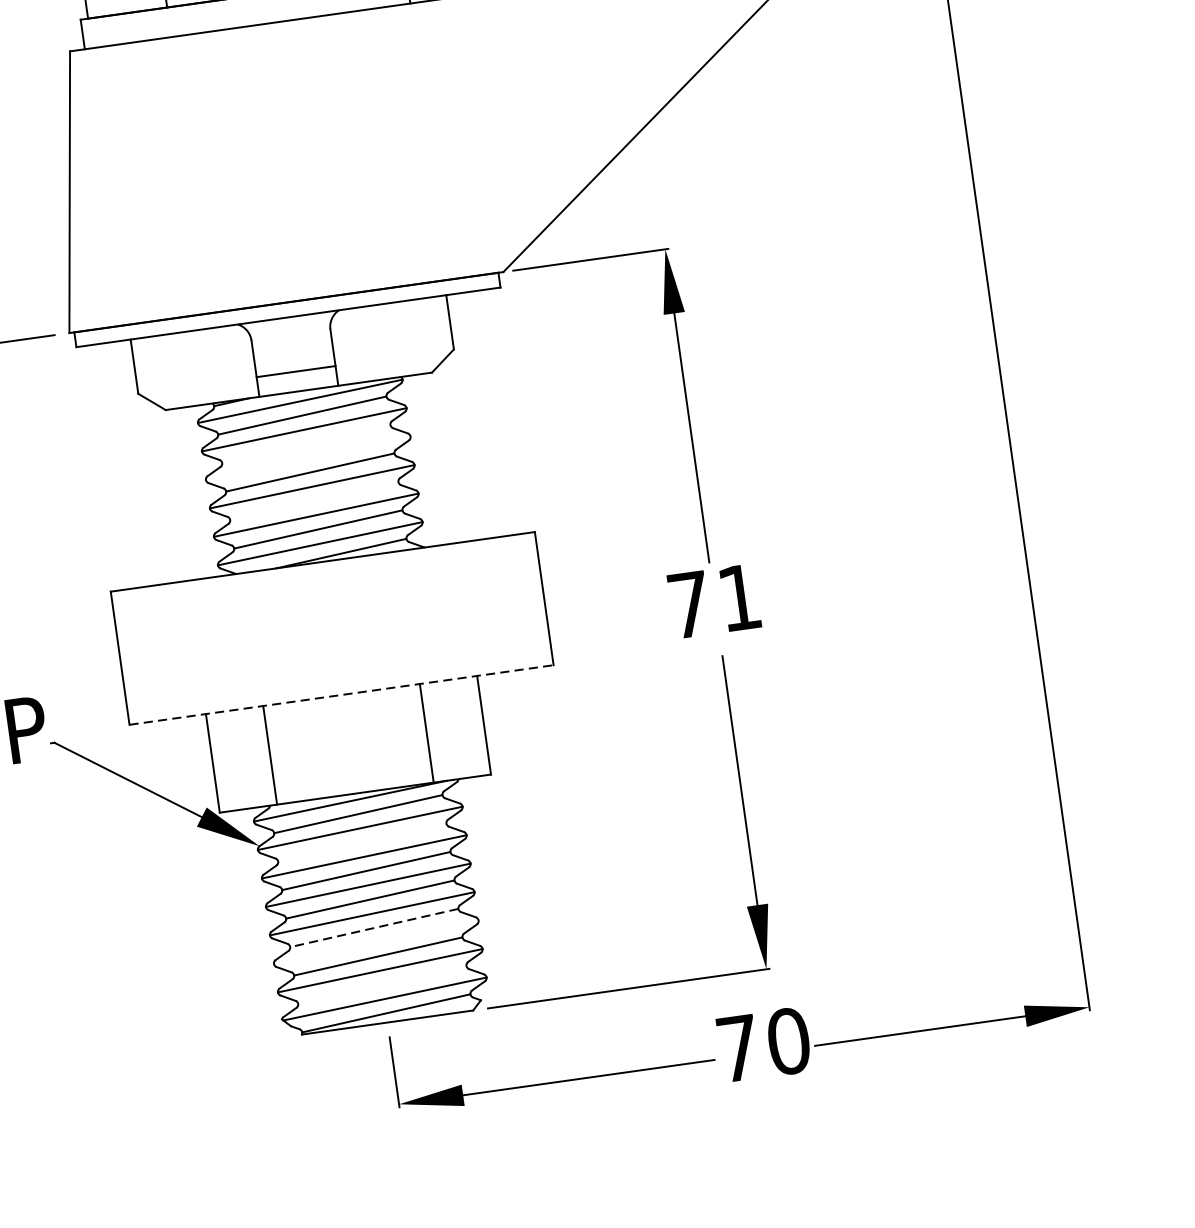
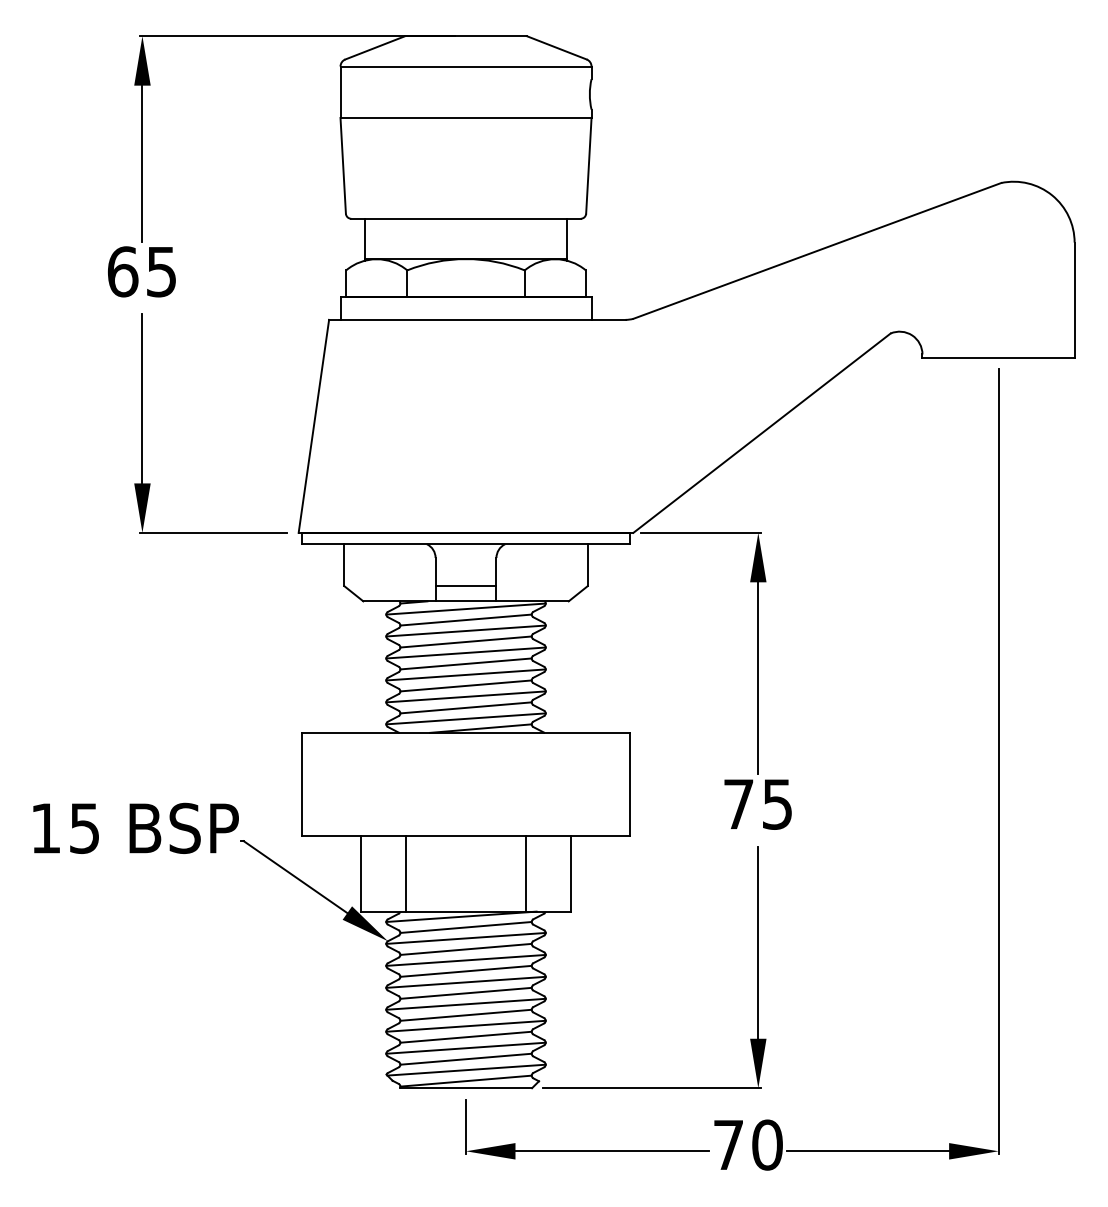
line: (305, 443) -> (465, 641), added
line: (307, 457) -> (465, 652), added
line: (313, 500) -> (465, 685), added
text: (739, 597) -> (777, 804), 71 -> 75
line: (342, 694) -> (466, 835), dashed -> solid
line: (361, 841) -> (465, 948), added
line: (374, 928) -> (466, 1015), dashed -> solid
line: (375, 941) -> (465, 1025), added
line: (381, 984) -> (465, 1058), added

